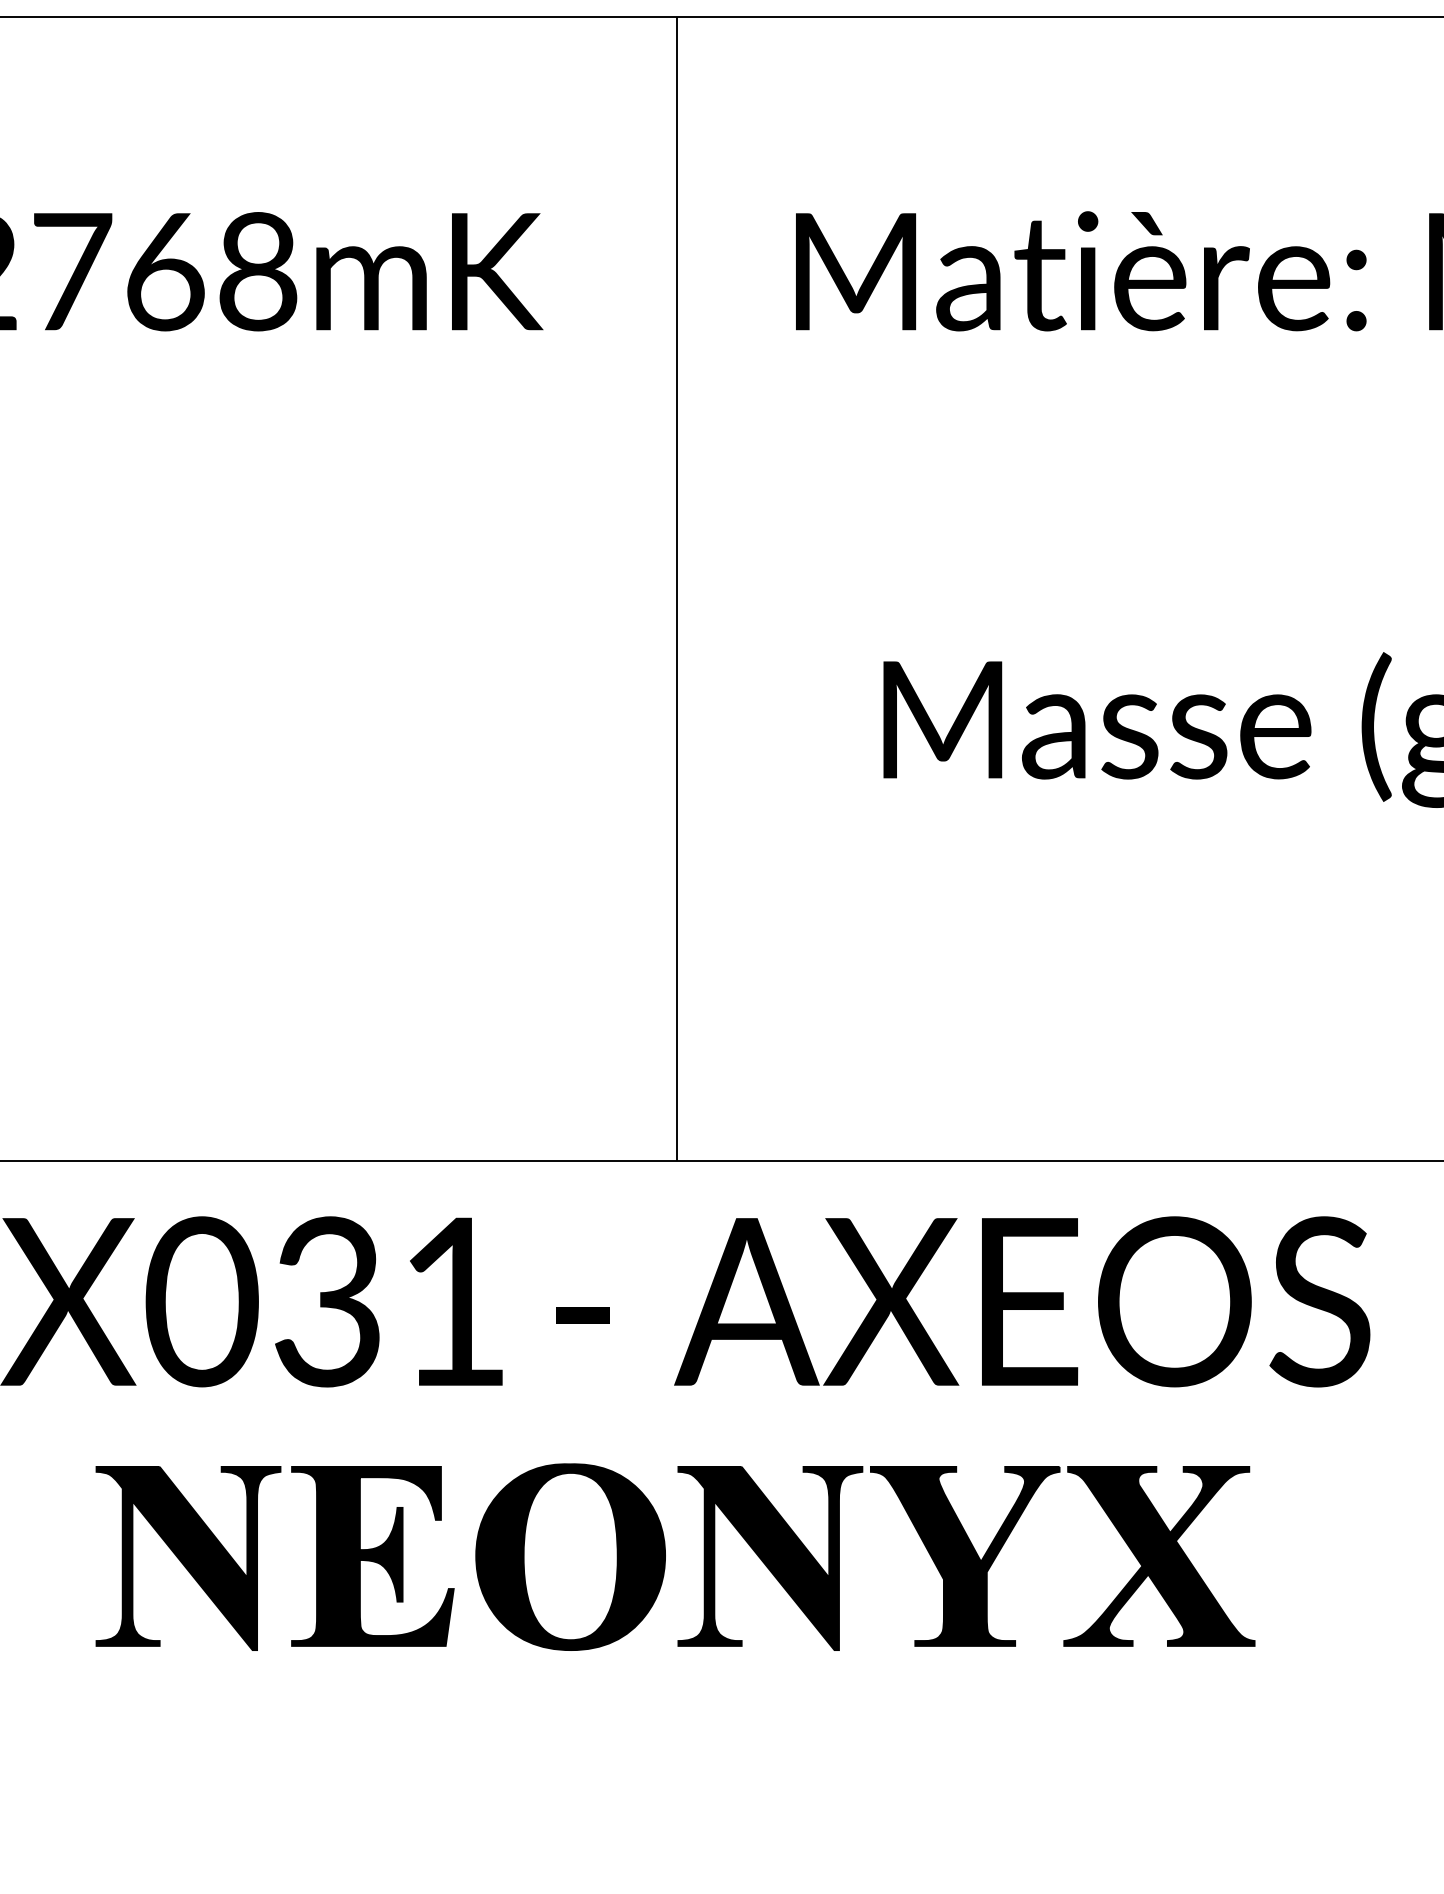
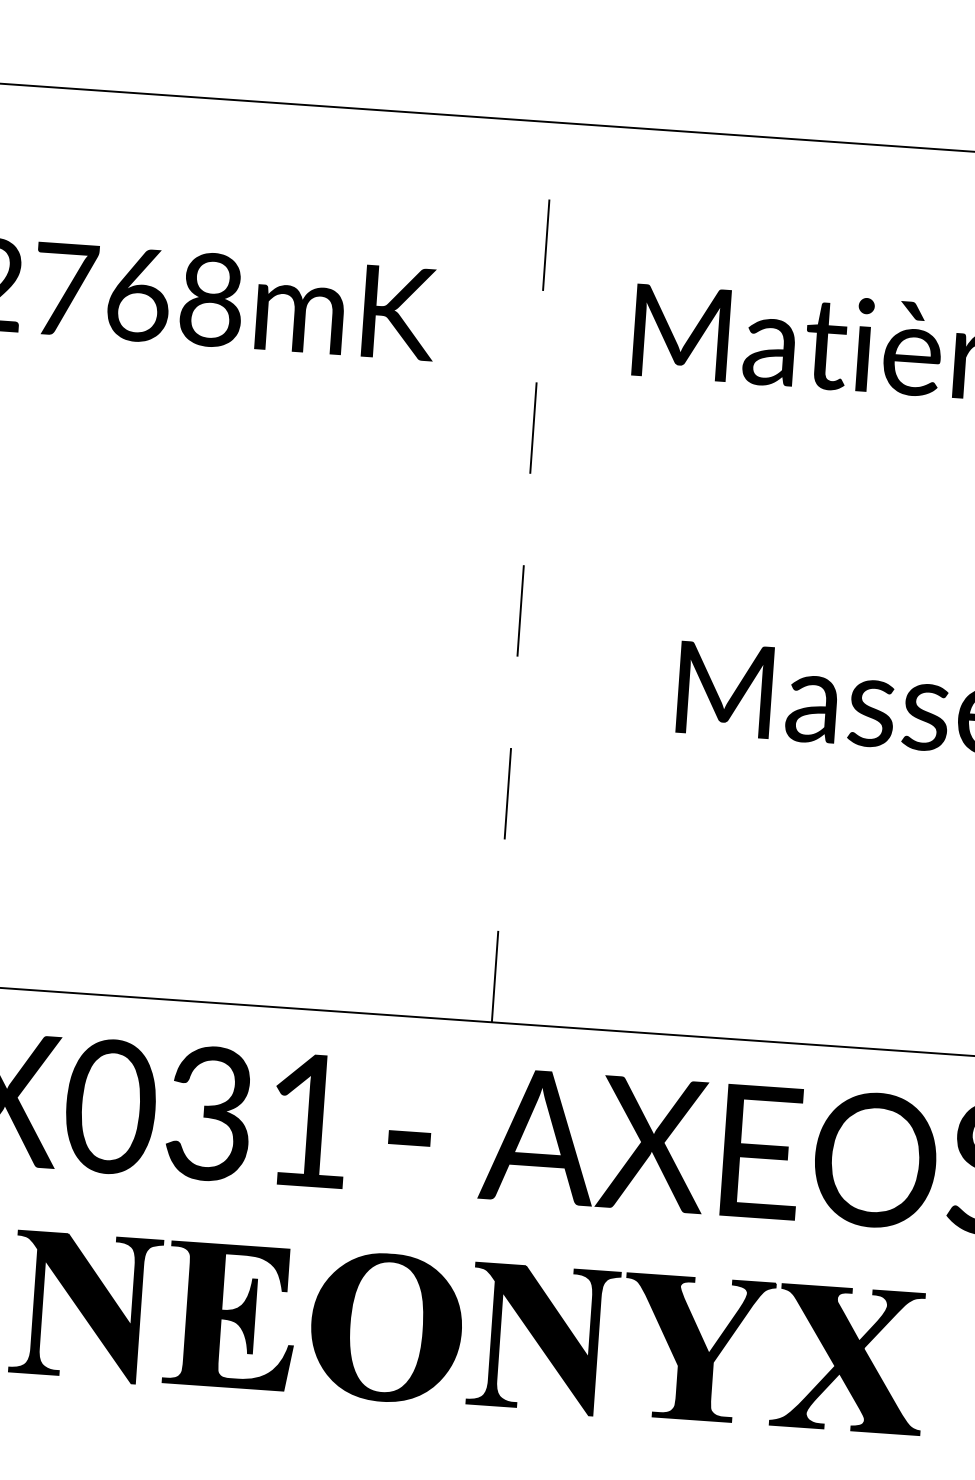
line: (676, 588) -> (522, 571), solid -> dashed

